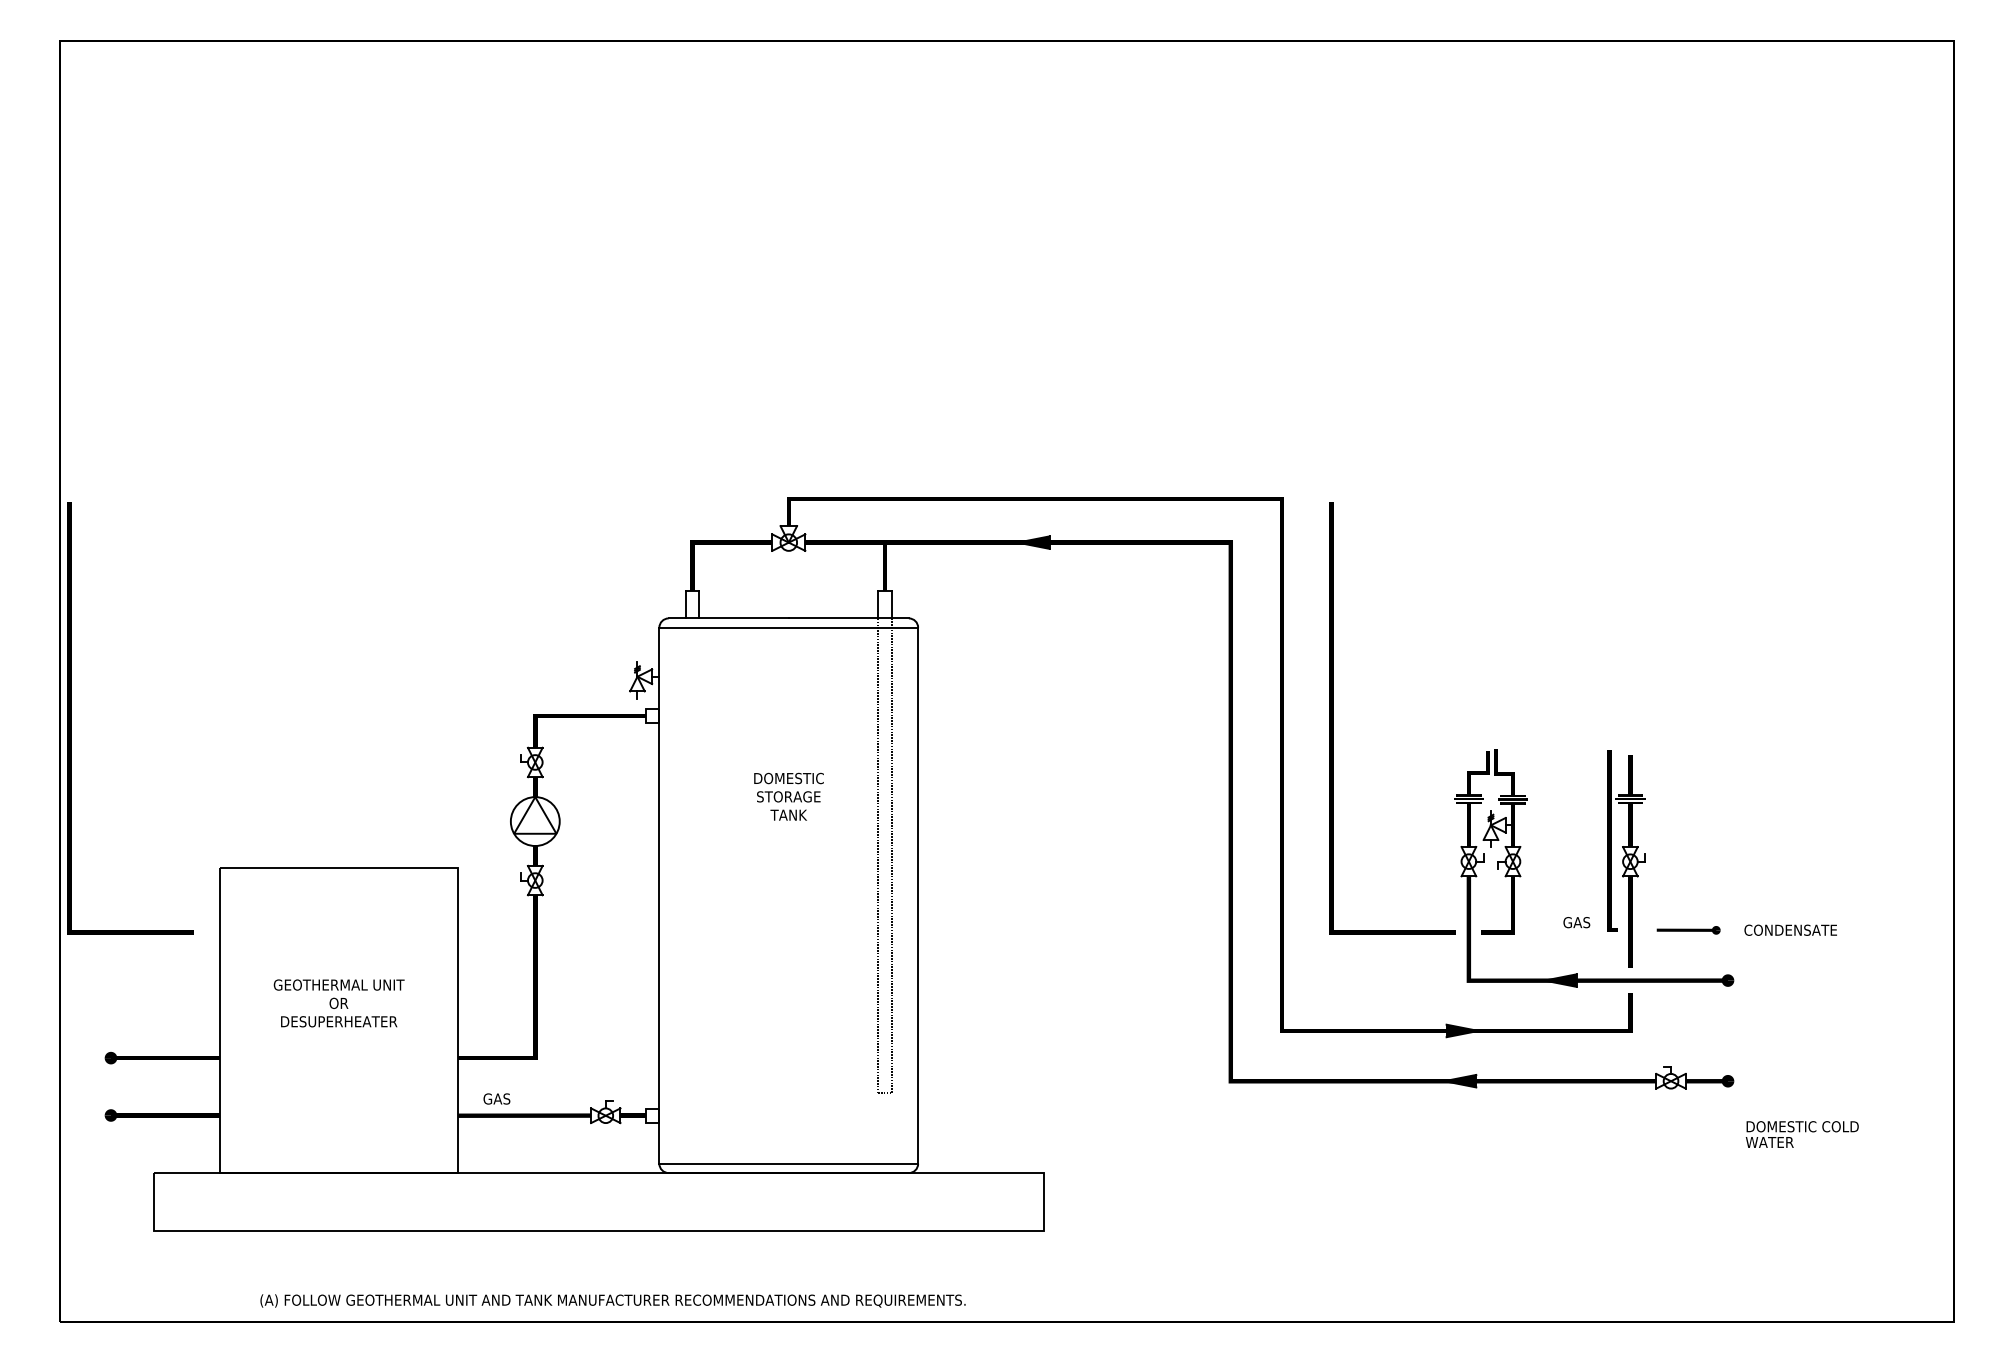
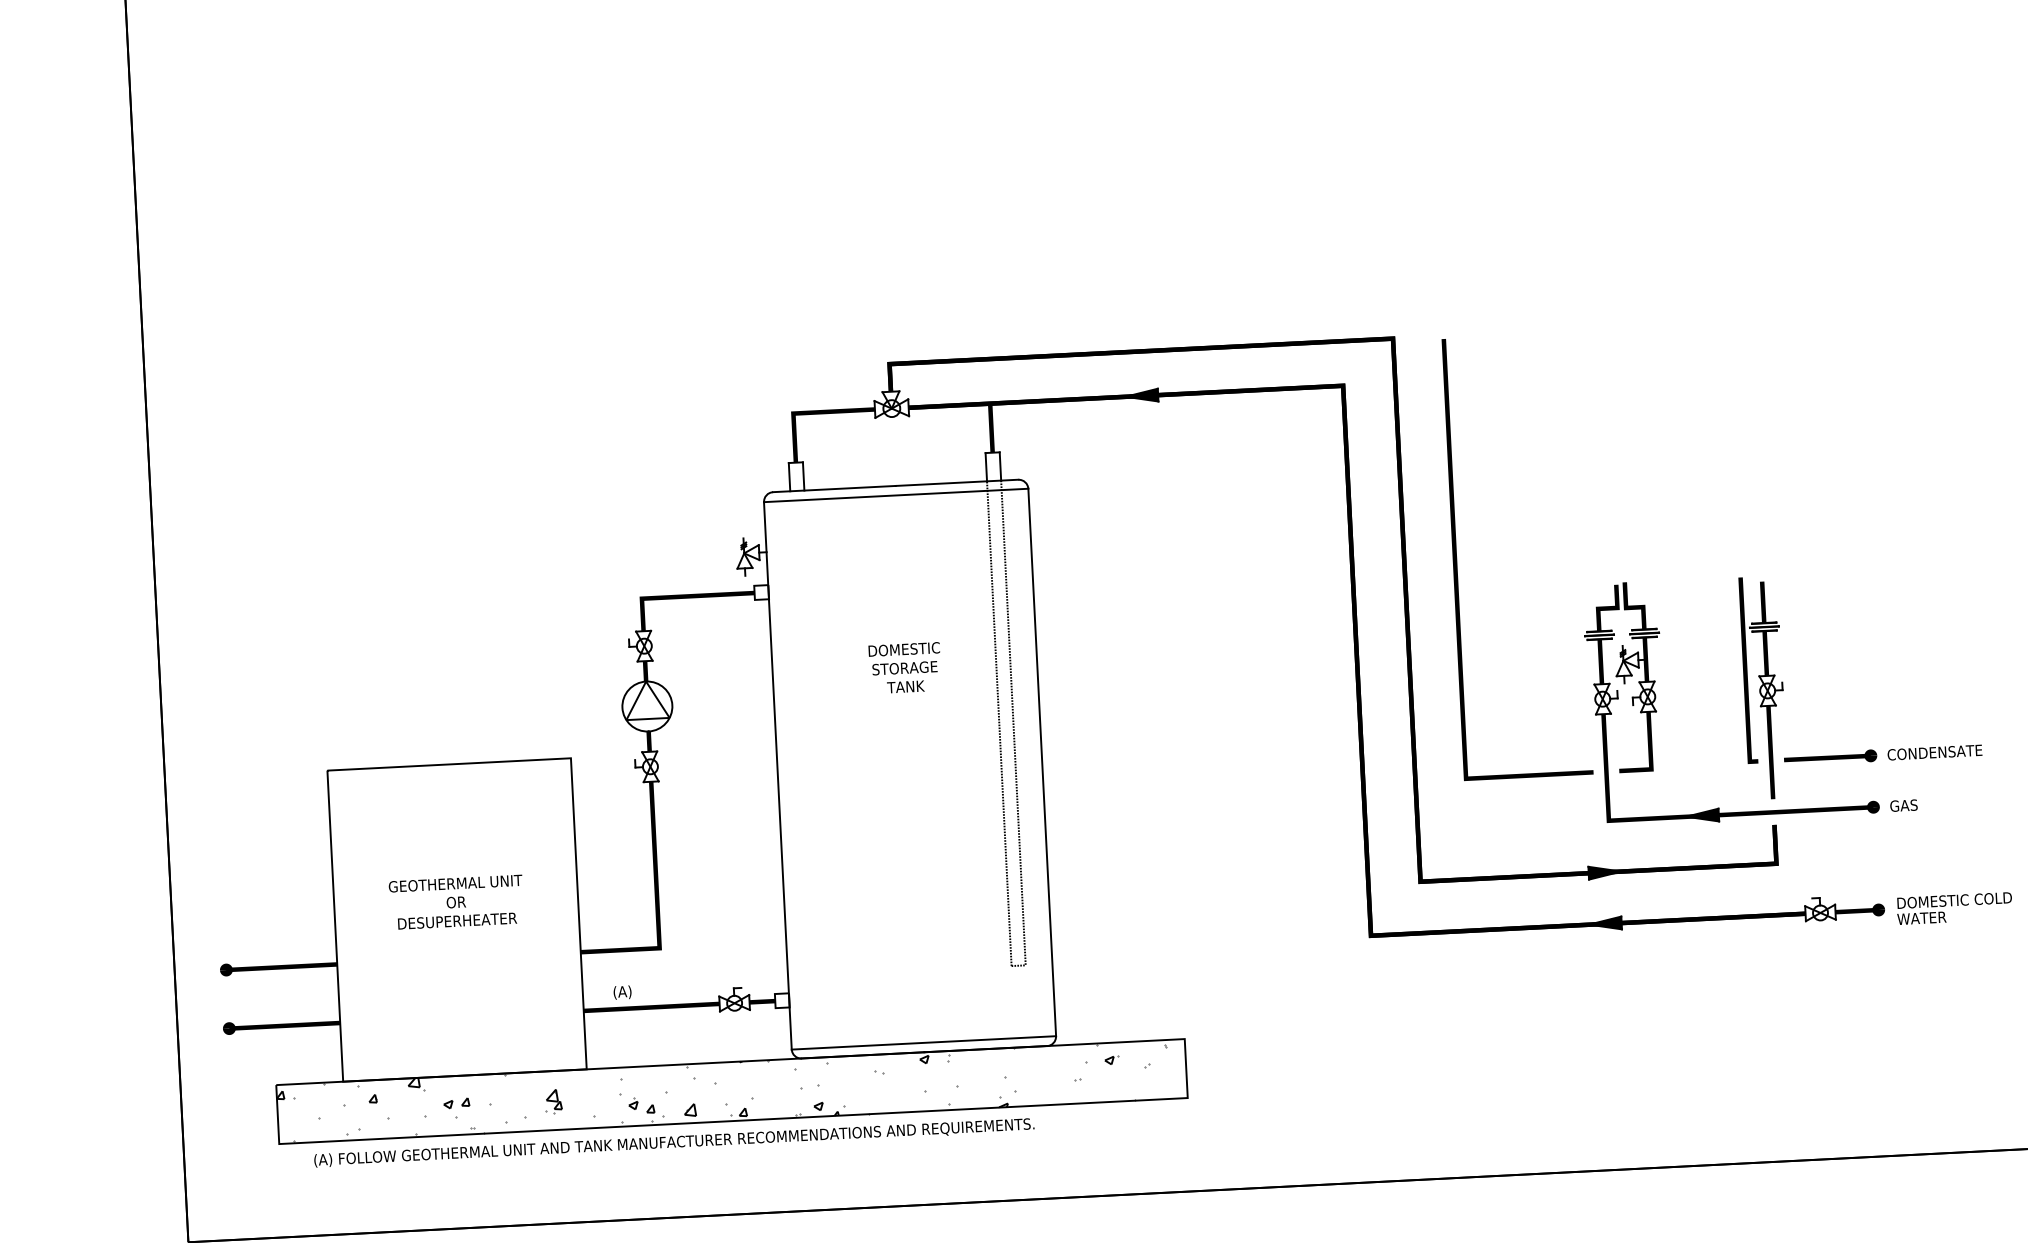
line: (71, 718) -> (168, 625), removed
text: (1576, 922) -> (1903, 805), moved
part: (1688, 930) -> (1830, 758), size x1.43
text: (496, 1099) -> (622, 992), GAS -> (A)
text: (1801, 1134) -> (1953, 908), moved
hatch: (589, 1201) -> (722, 1091), added
text: (612, 1300) -> (673, 1142), moved

